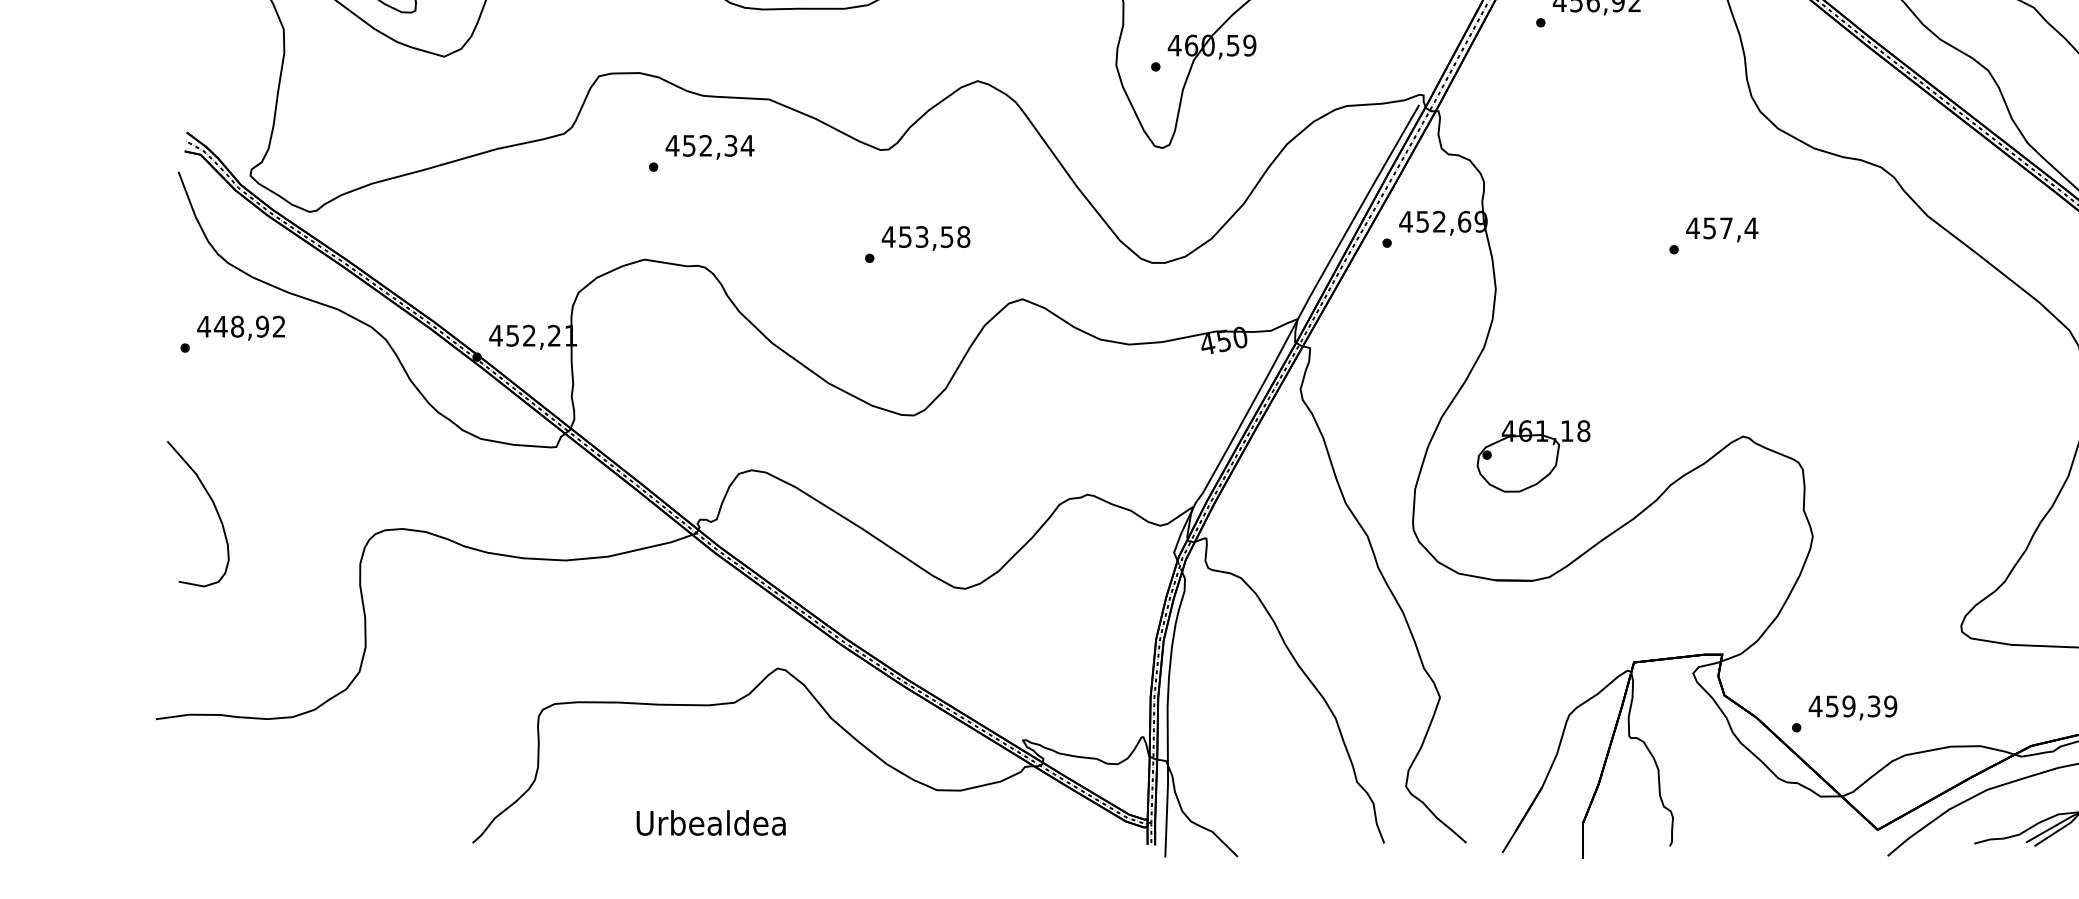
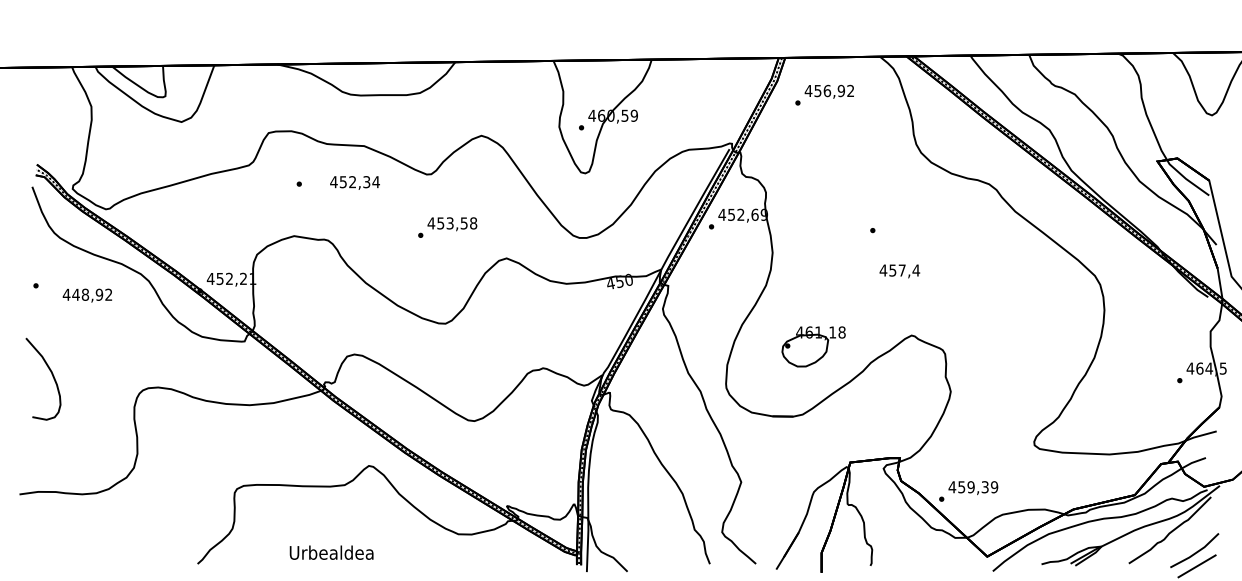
text: (709, 146) -> (354, 182), moved
text: (1721, 230) -> (899, 271), moved
text: (239, 327) -> (86, 295), moved
part: (1532, 456) -> (813, 346), moved

